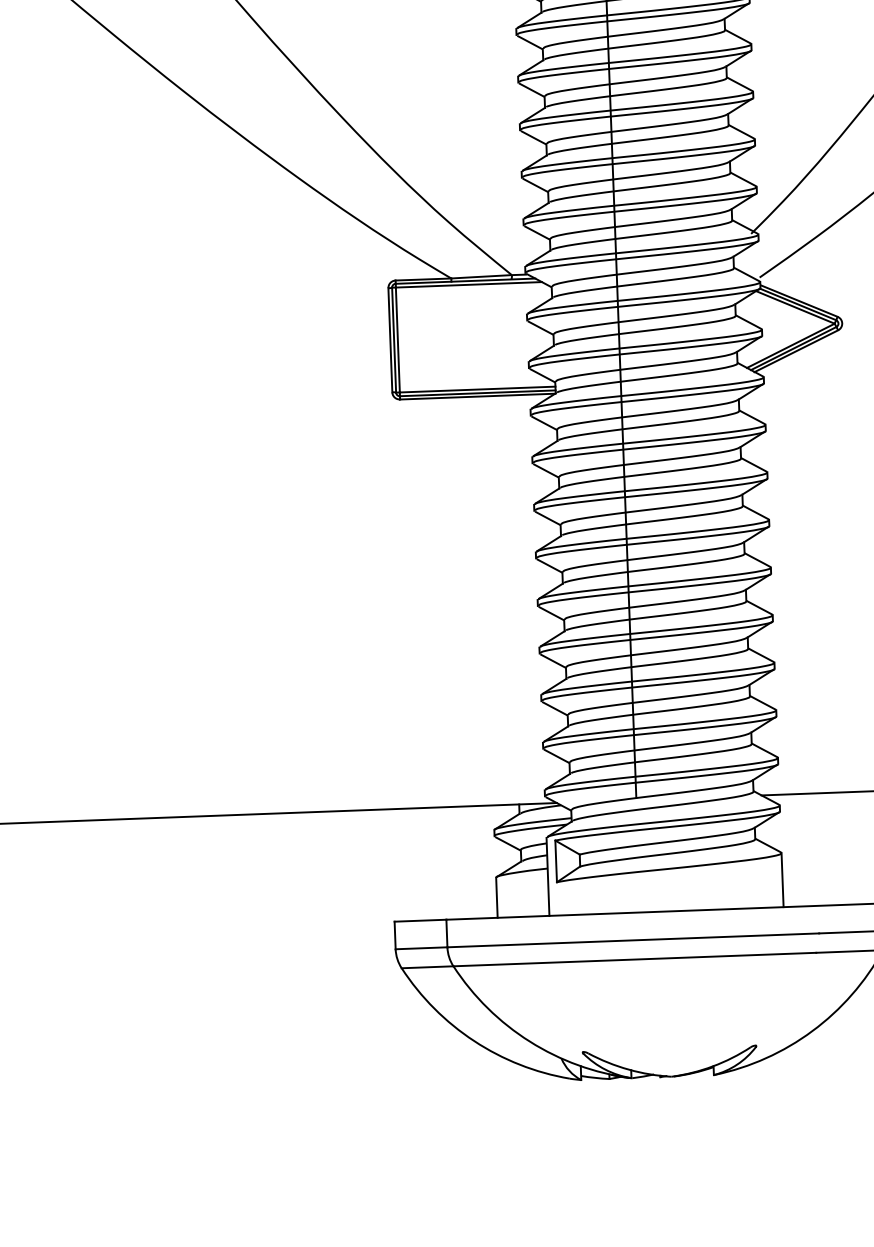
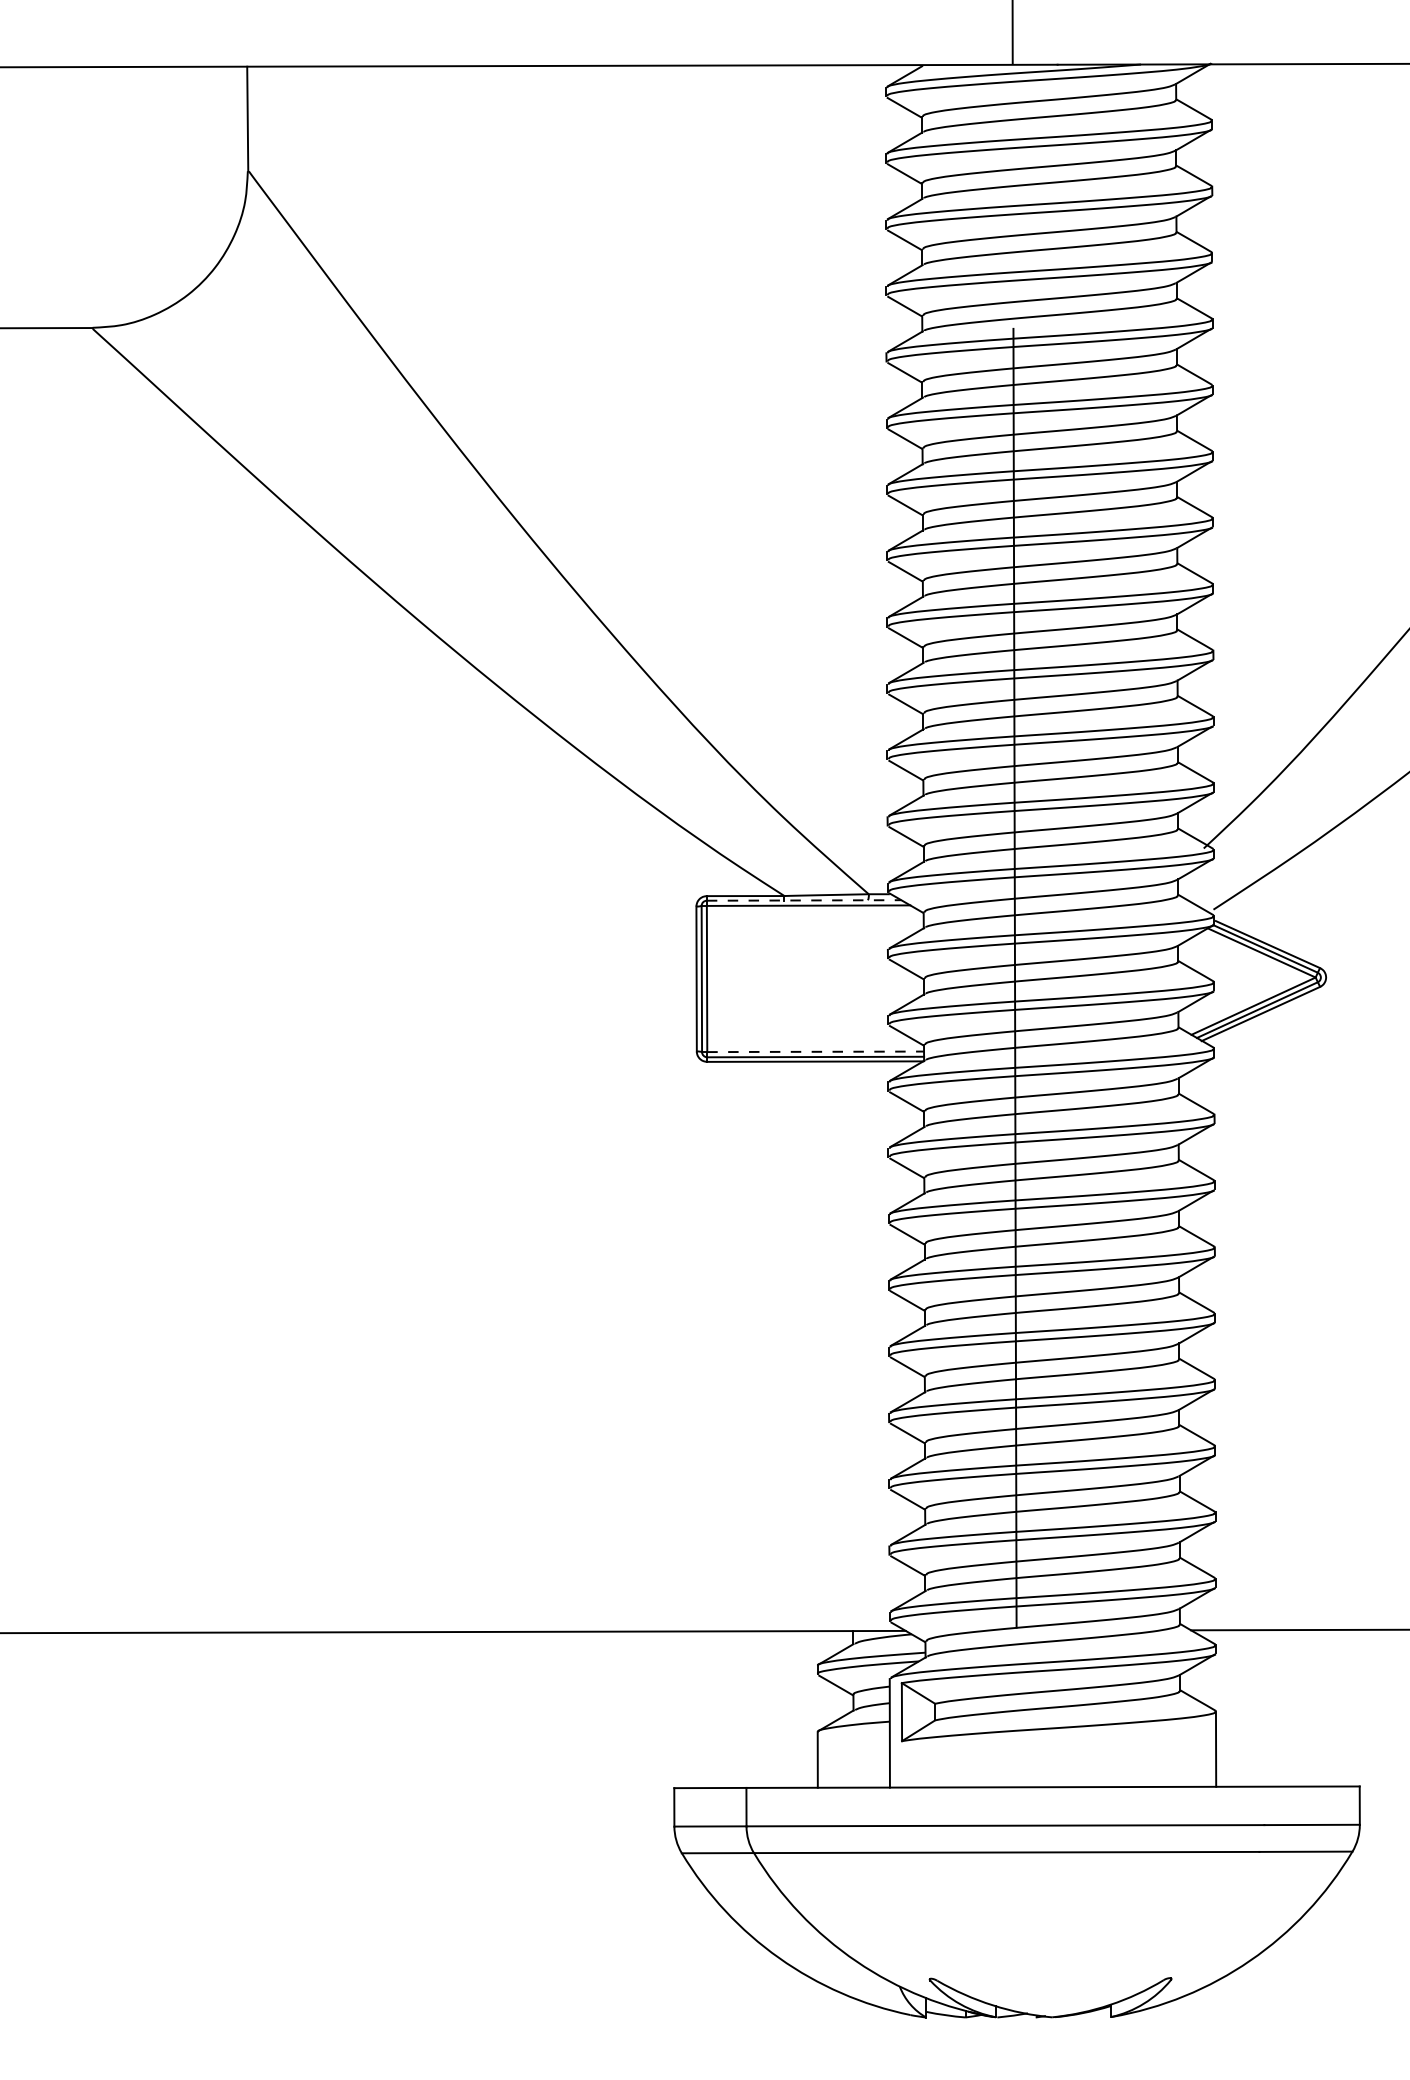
line: (465, 281) -> (804, 900), solid -> dashed
line: (478, 389) -> (816, 1051), solid -> dashed

